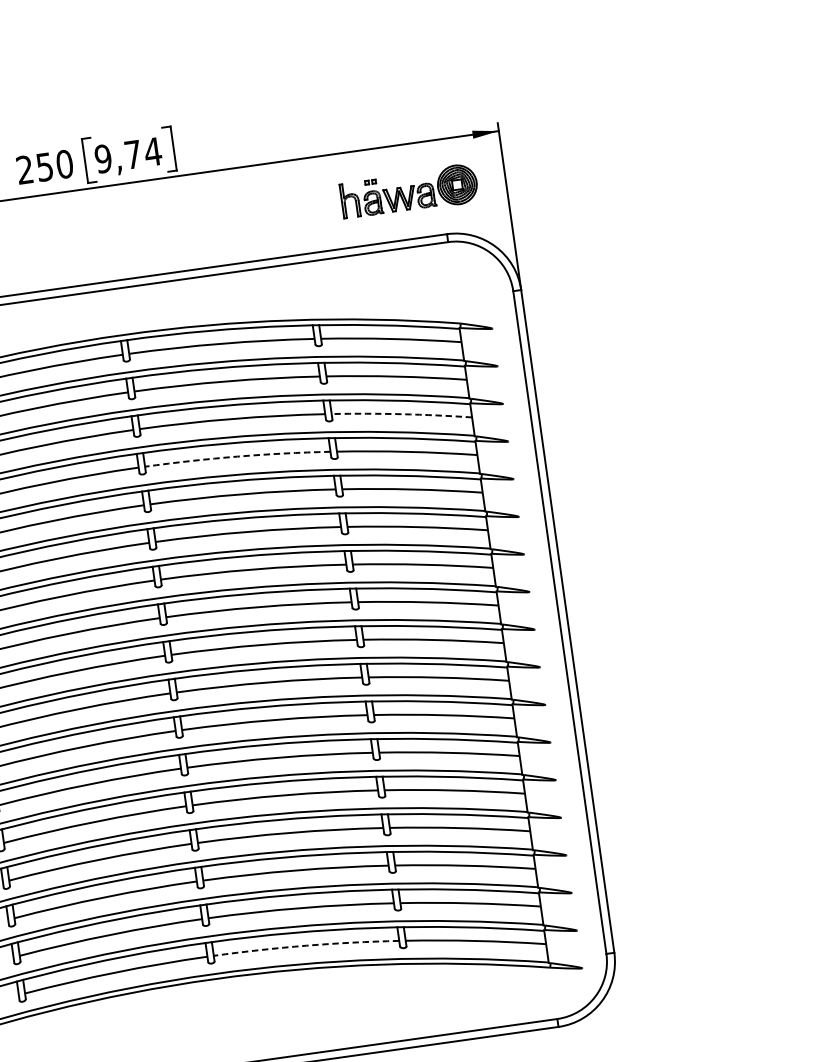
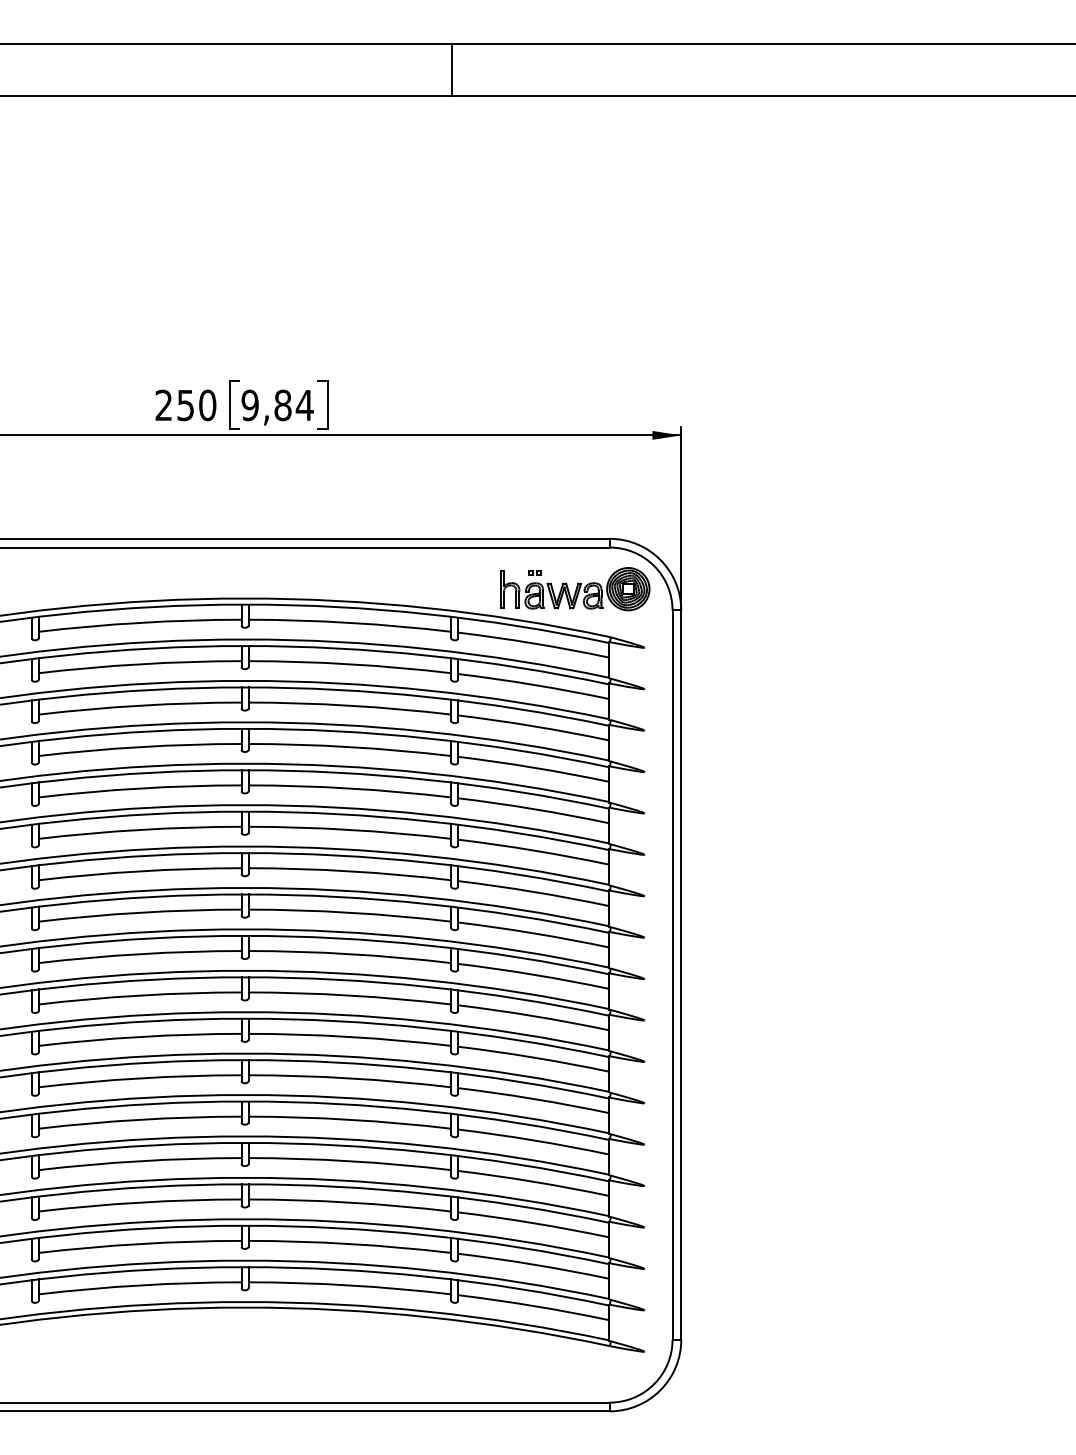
text: (132, 154) -> (282, 405), 9,74 -> 9,84
part: (409, 191) -> (575, 589), moved
arc: (401, 414) -> (533, 726), dashed -> solid
arc: (237, 457) -> (349, 747), dashed -> solid
arc: (305, 945) -> (349, 1285), dashed -> solid

